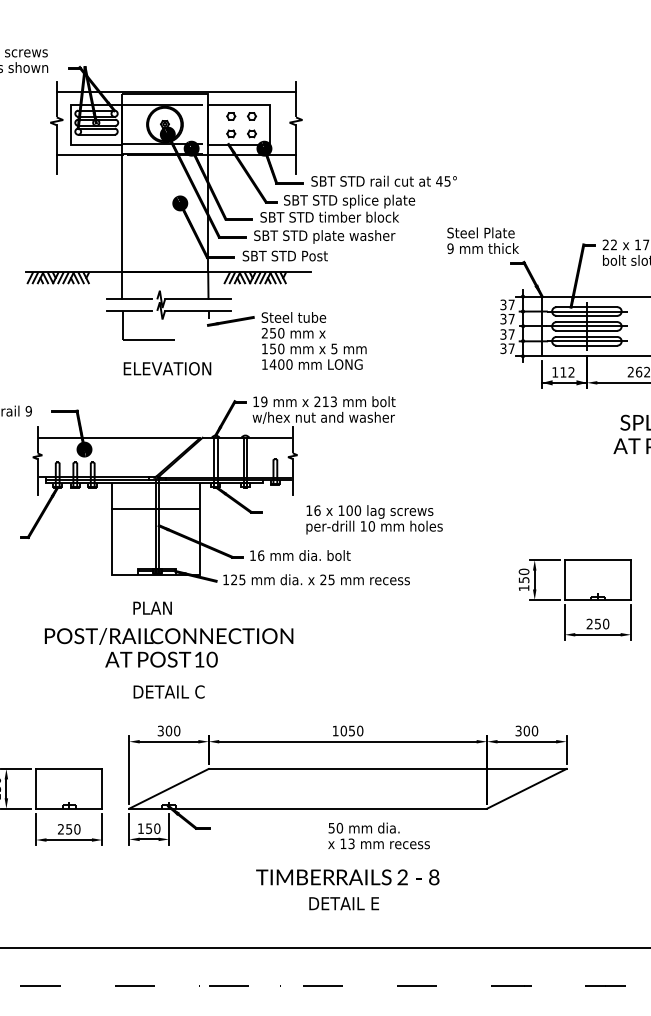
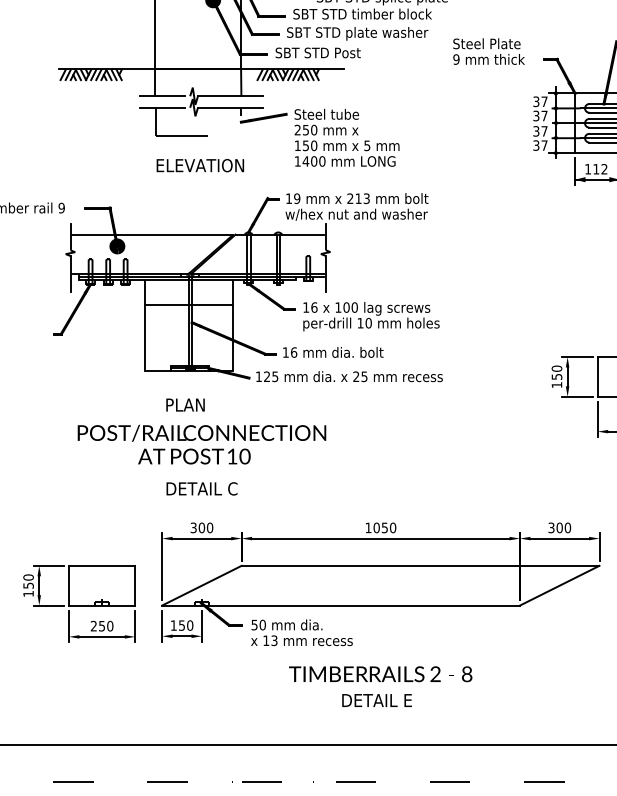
text: (482, 240) -> (488, 51), moved
text: (374, 519) -> (371, 316), moved
text: (378, 835) -> (301, 632), moved

